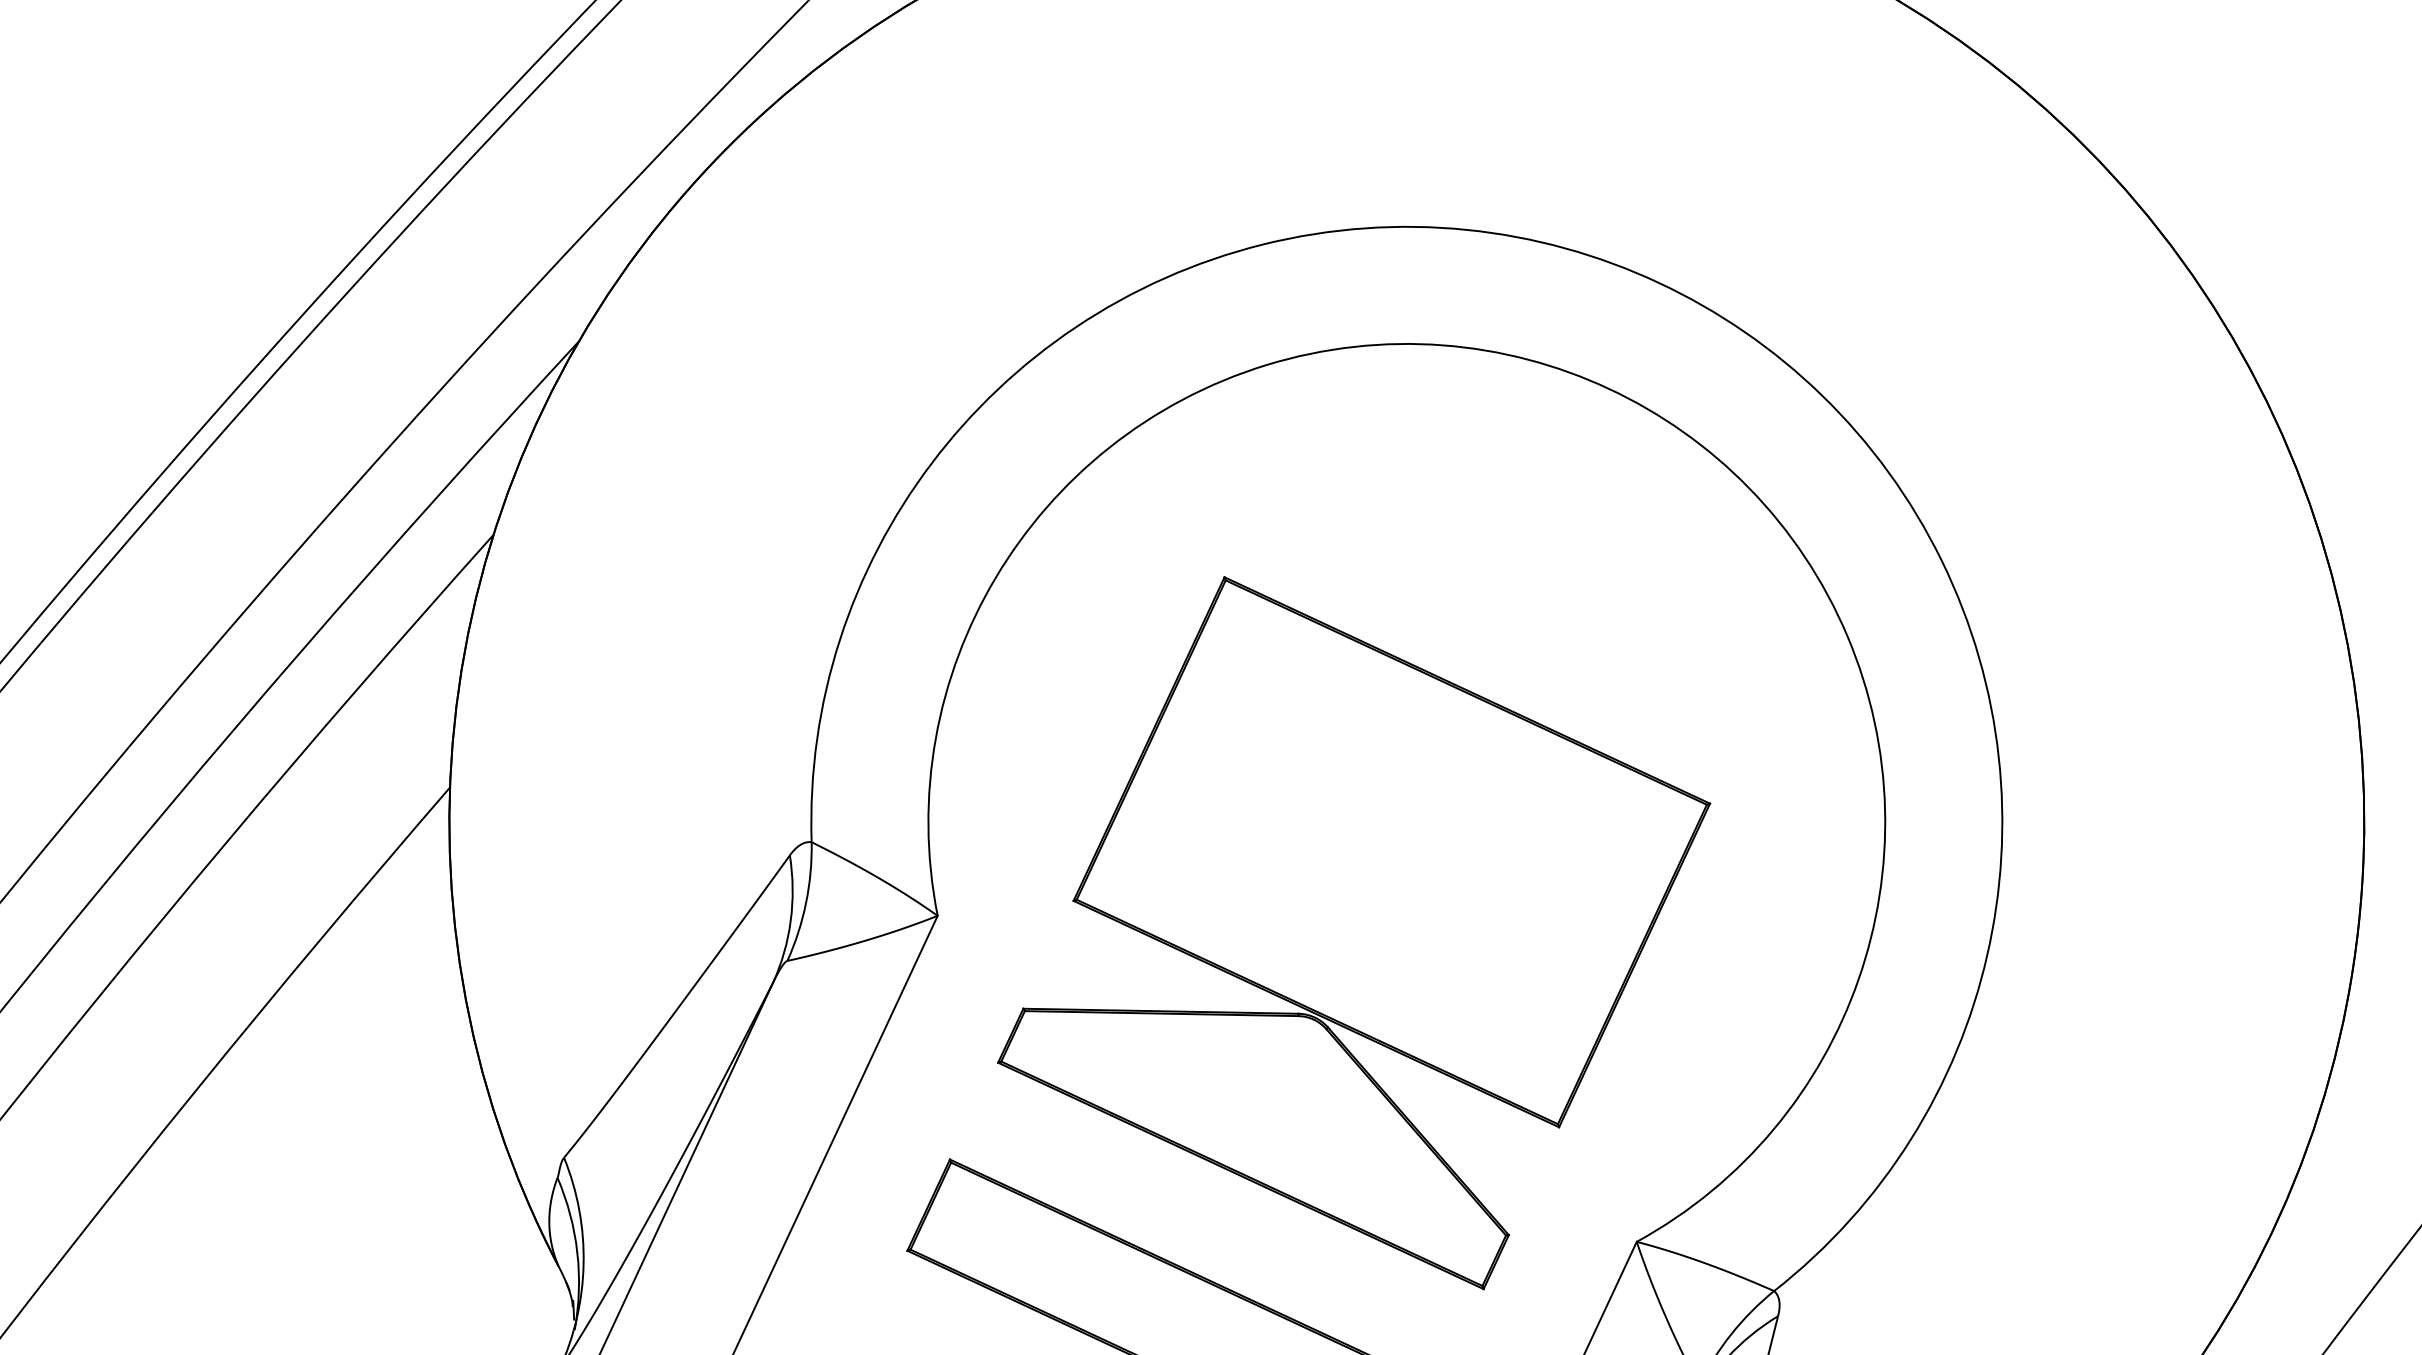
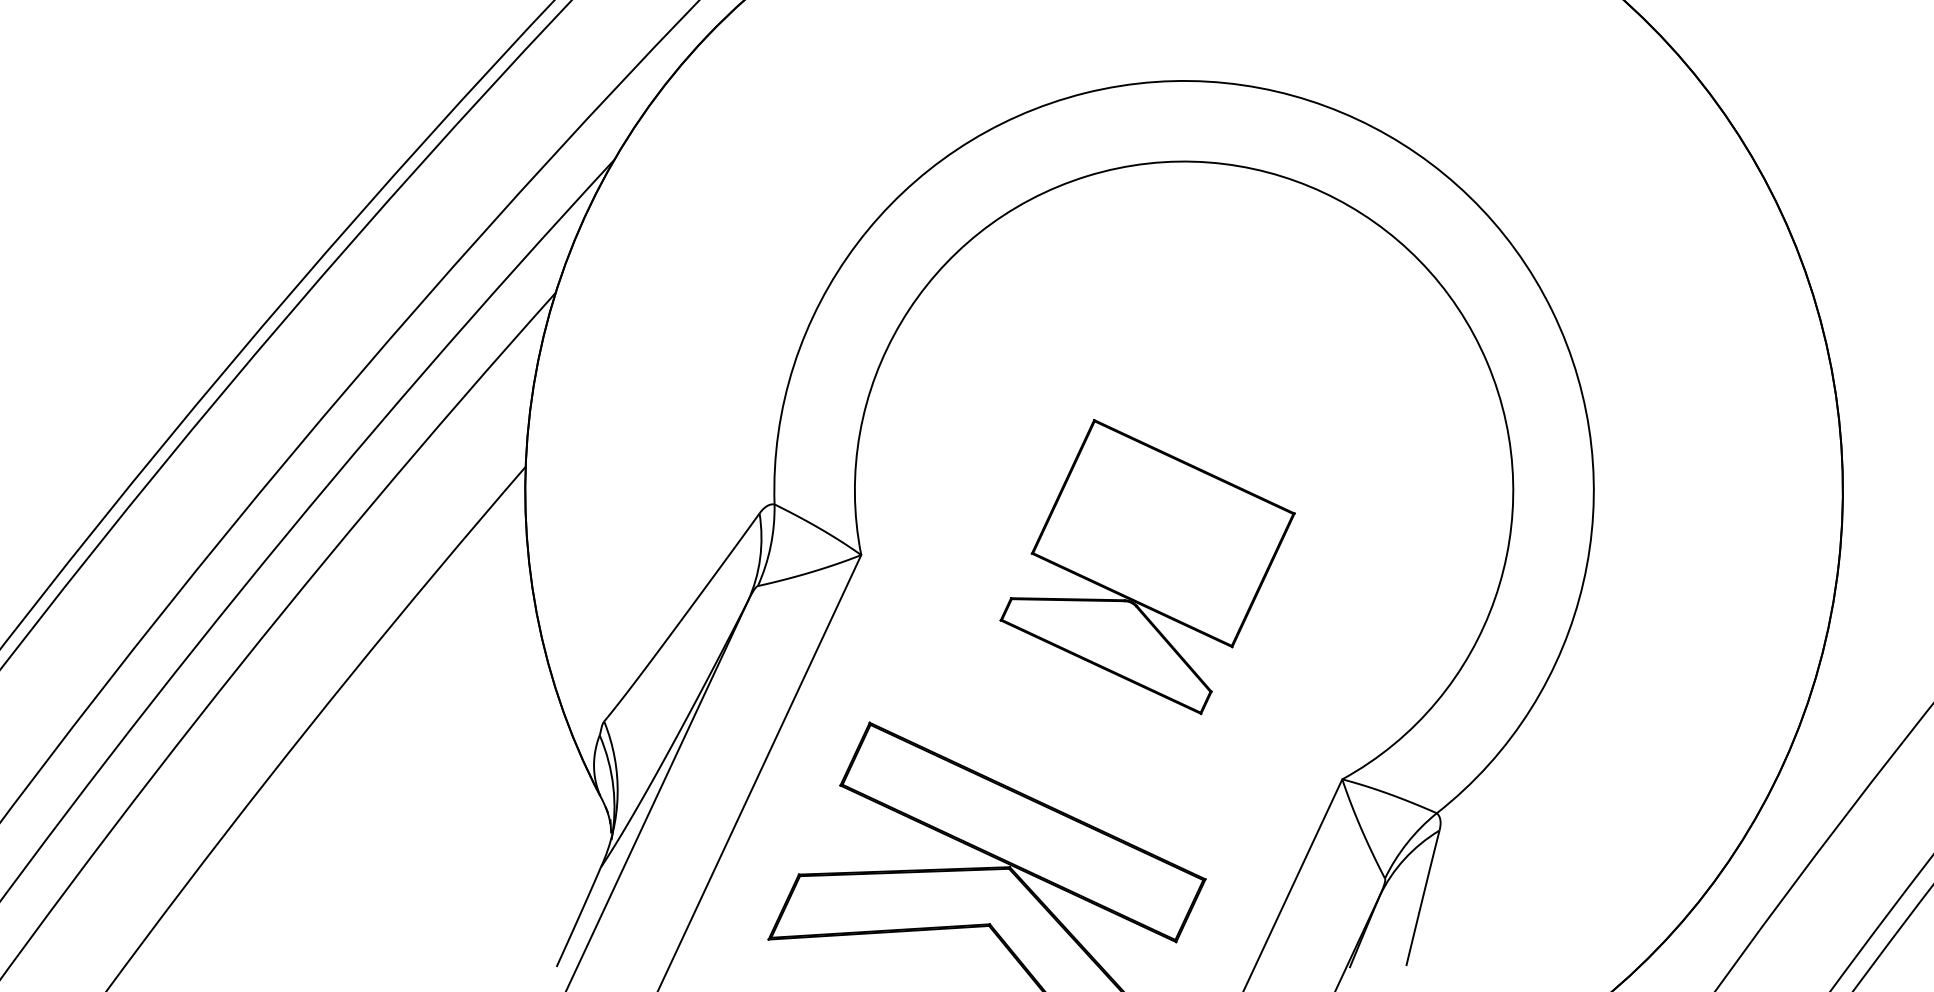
part: (1353, 932) -> (1147, 566), size x0.6

